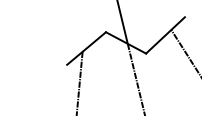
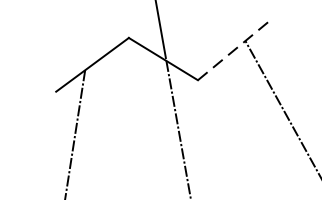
line: (165, 35) -> (234, 50), solid -> dashed

